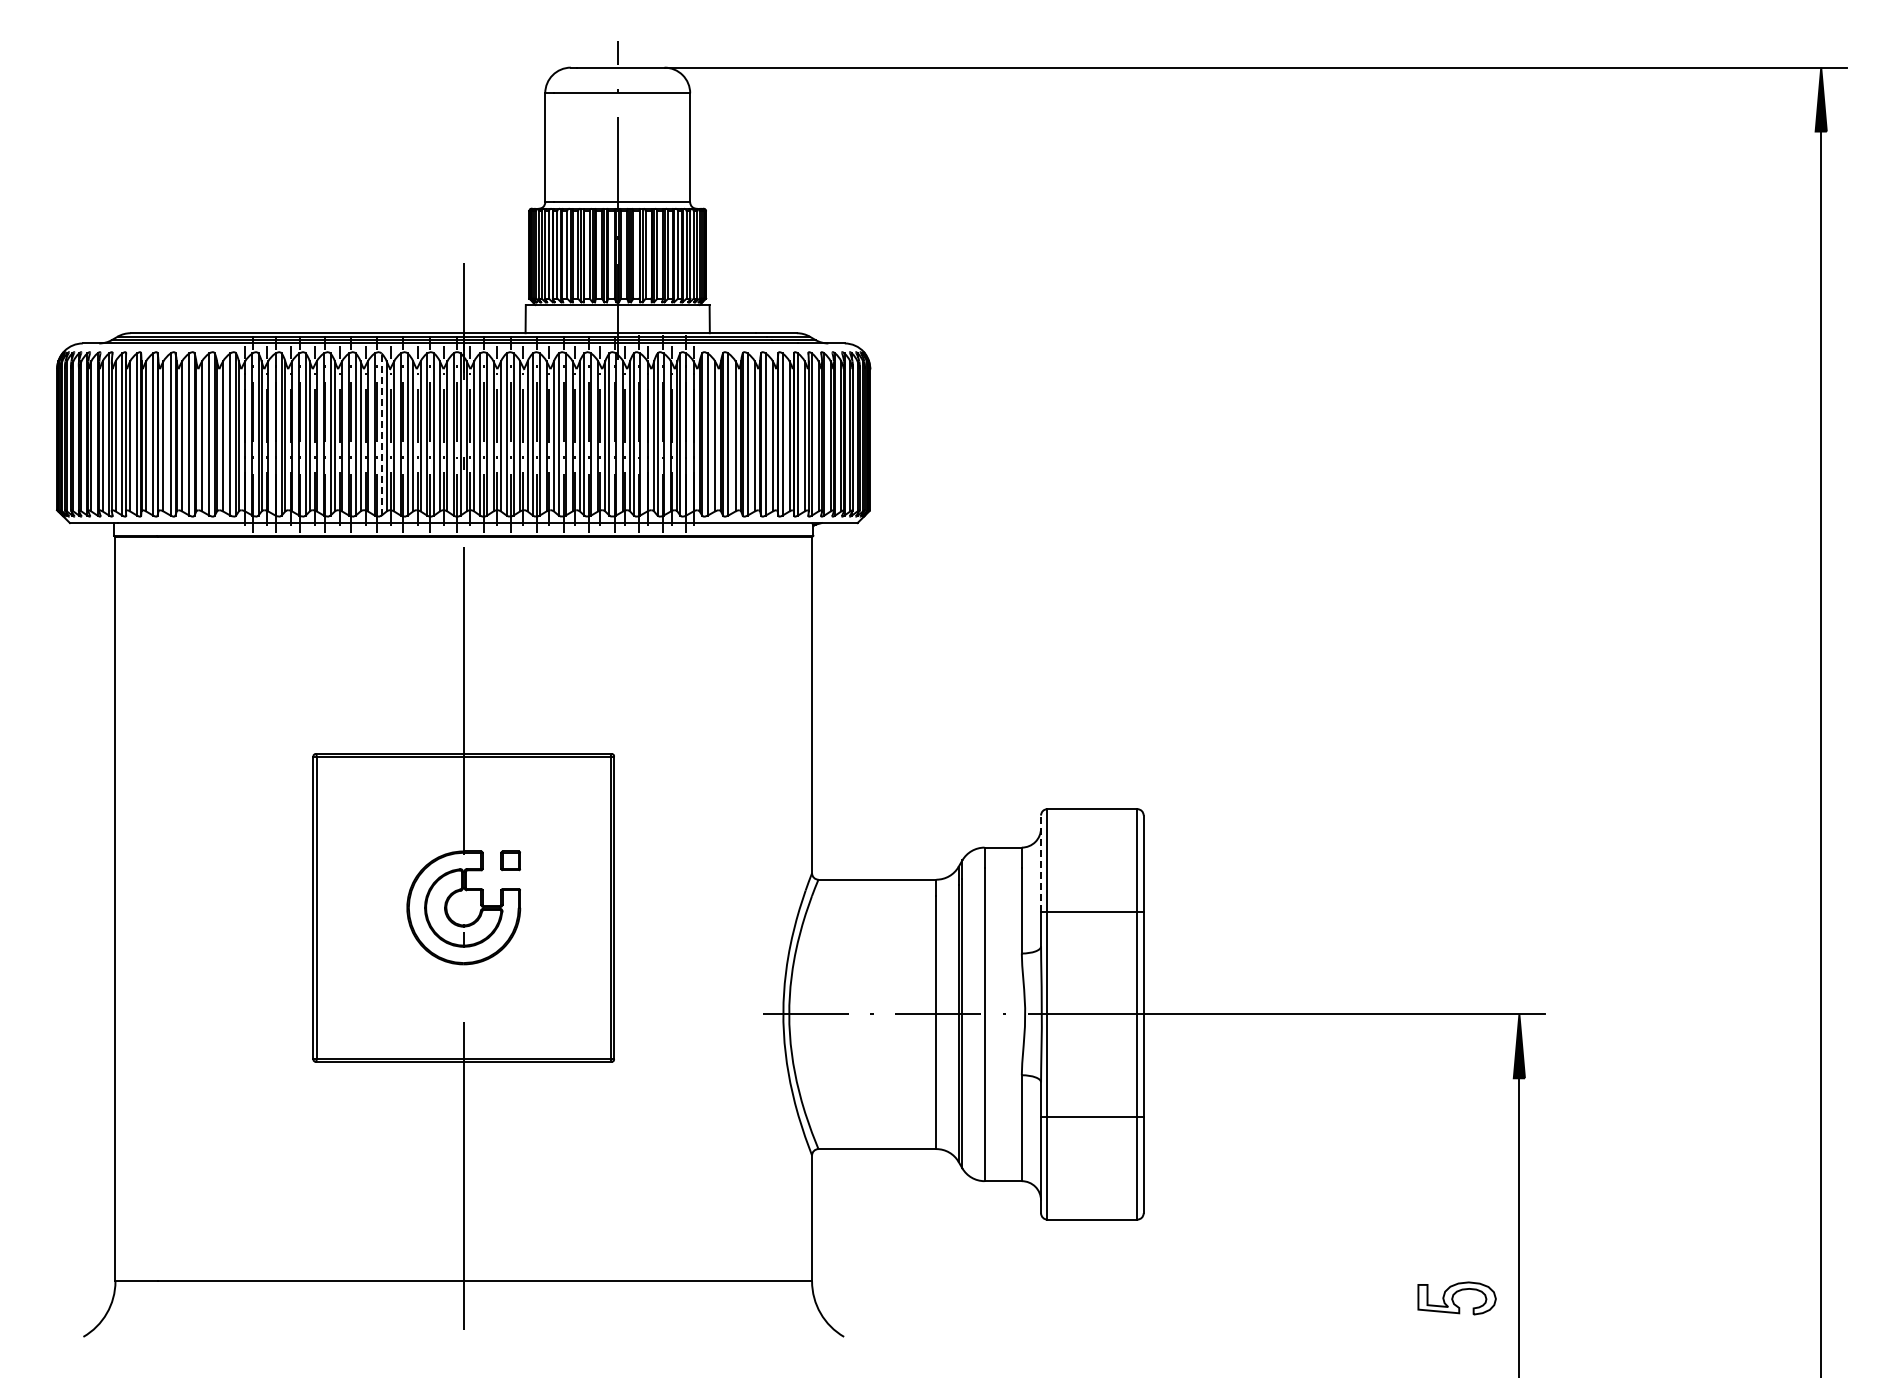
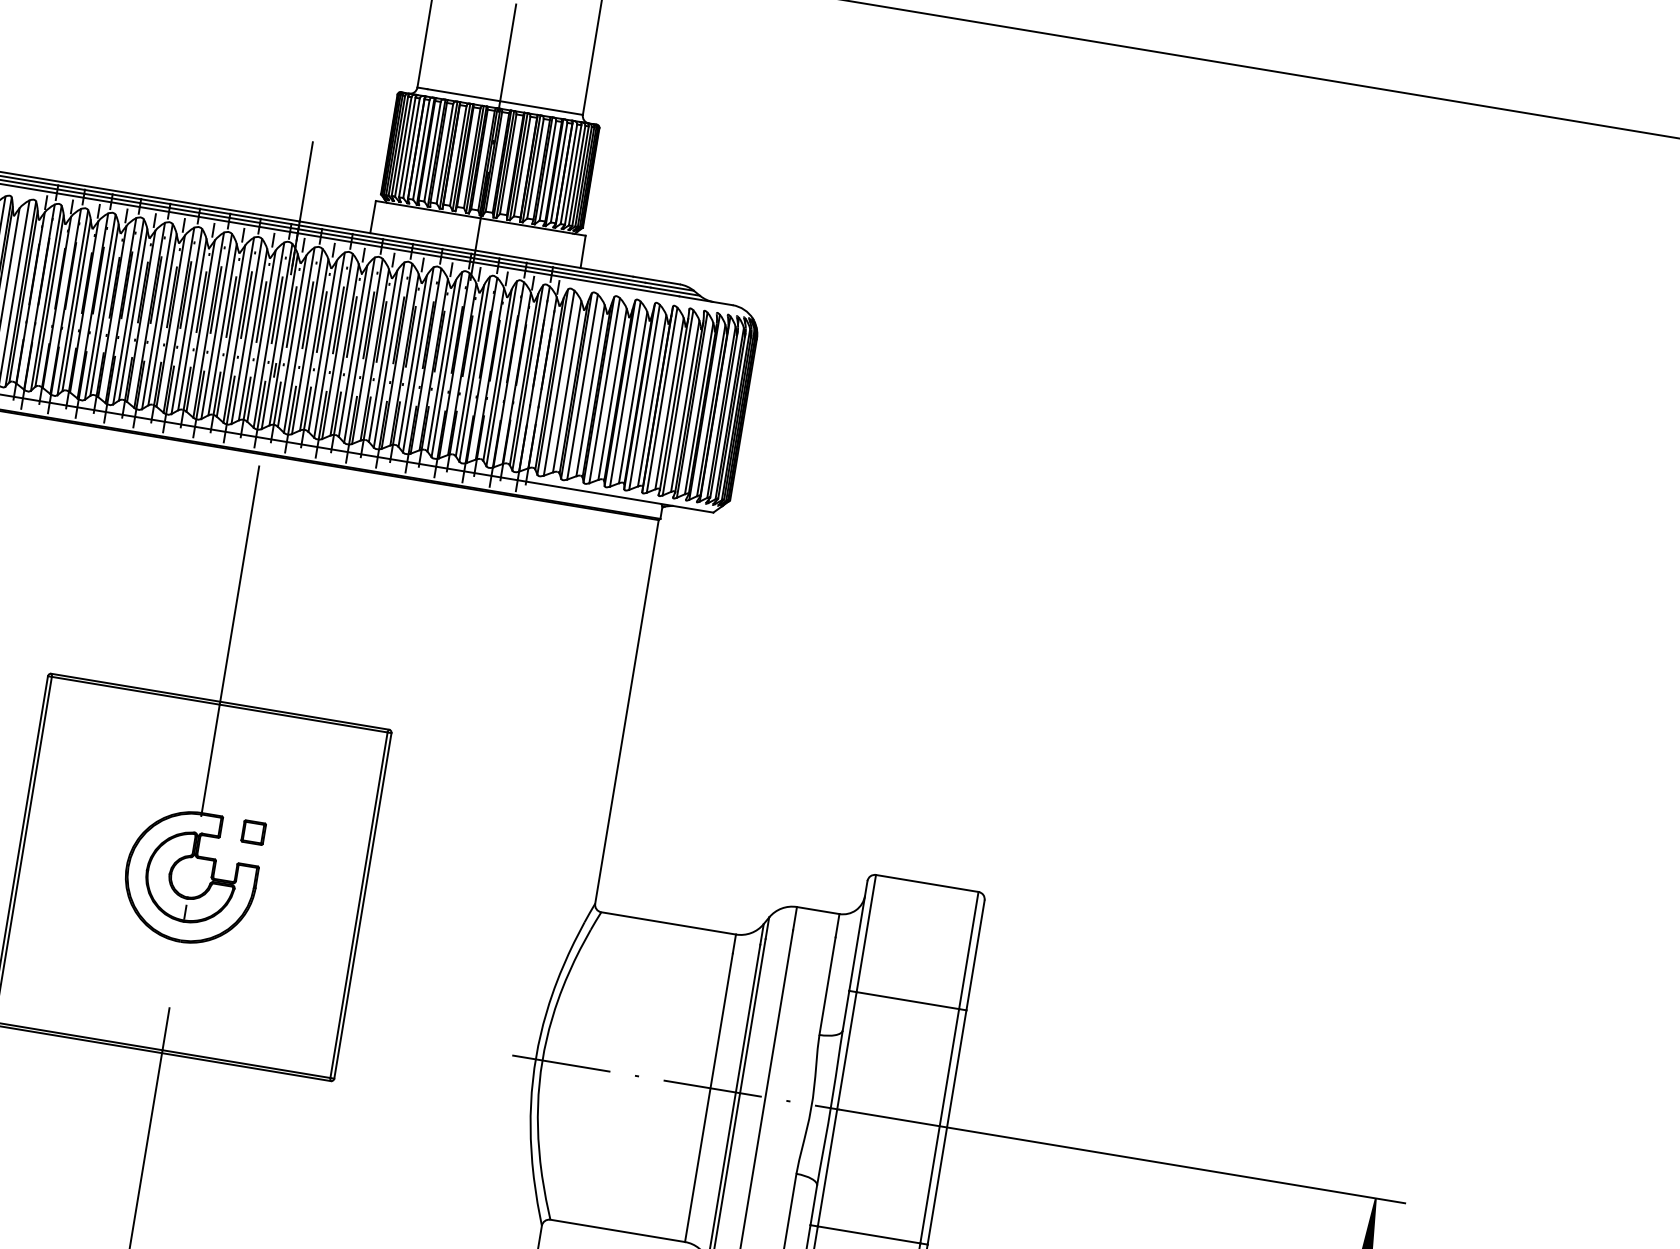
line: (381, 434) -> (186, 321), dashed -> solid
line: (1041, 863) -> (858, 935), dashed -> solid

